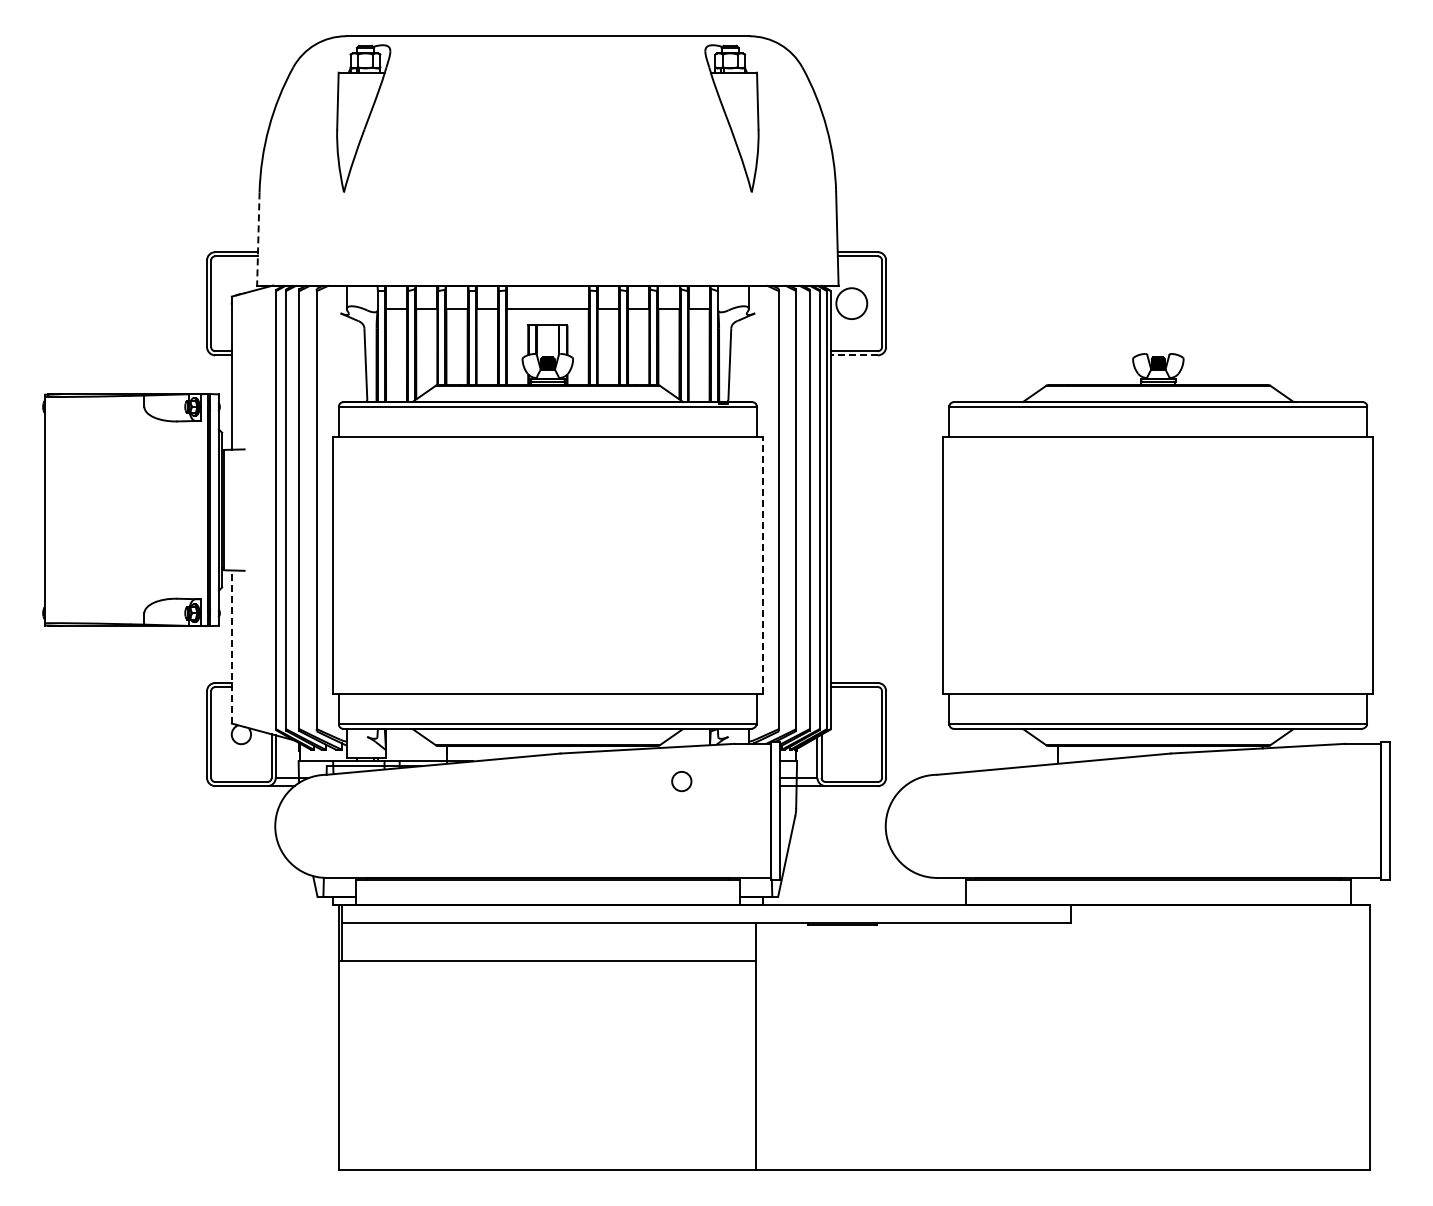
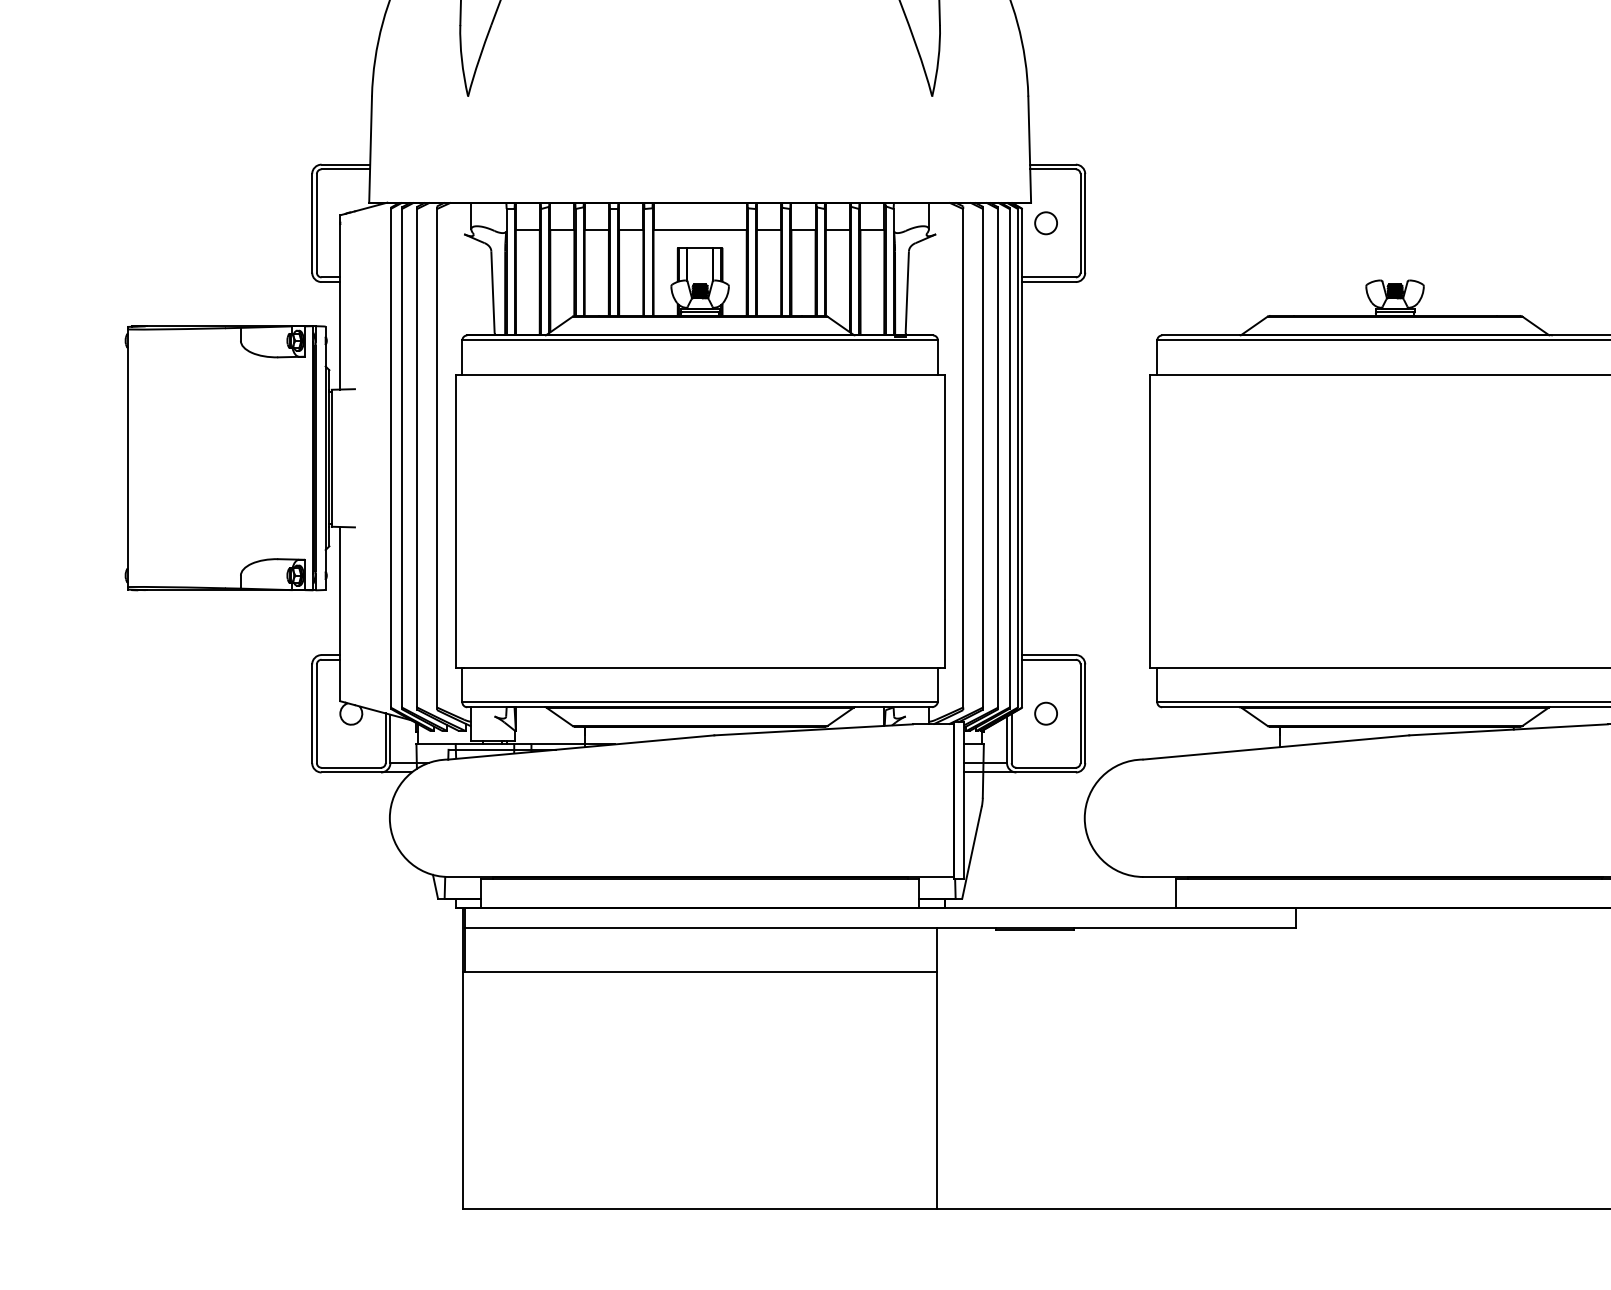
line: (258, 238) -> (370, 149), dashed -> solid
circle: (851, 303) -> (1045, 223), size x0.62
line: (854, 355) -> (1049, 282), dashed -> solid
line: (762, 565) -> (944, 521), dashed -> solid
line: (231, 647) -> (340, 614), dashed -> solid
circle: (681, 781) -> (1045, 713), moved

